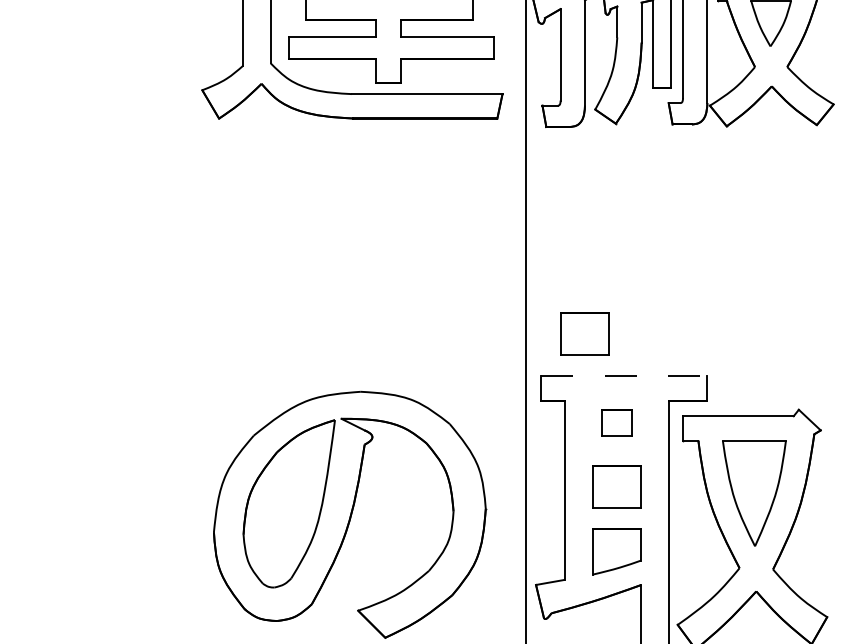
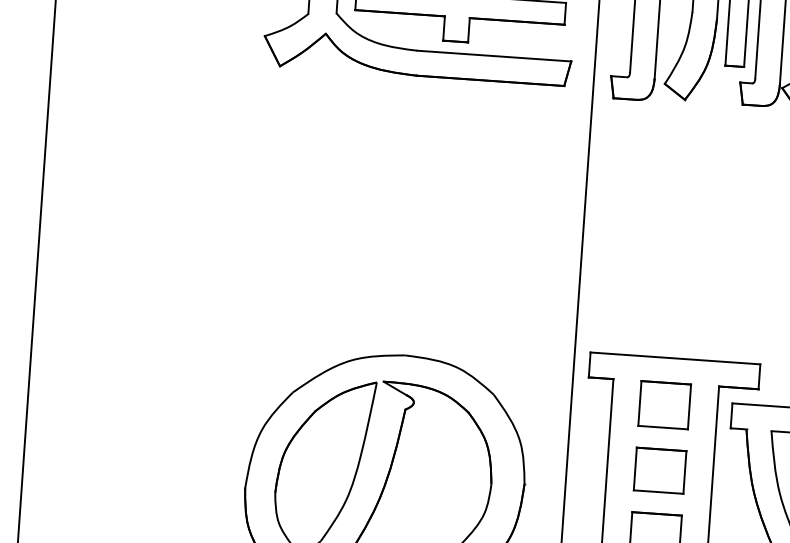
part: (584, 333) -> (637, 311), removed
line: (624, 376) -> (675, 358), dashed -> solid
part: (616, 422) -> (664, 405), size x1.67

